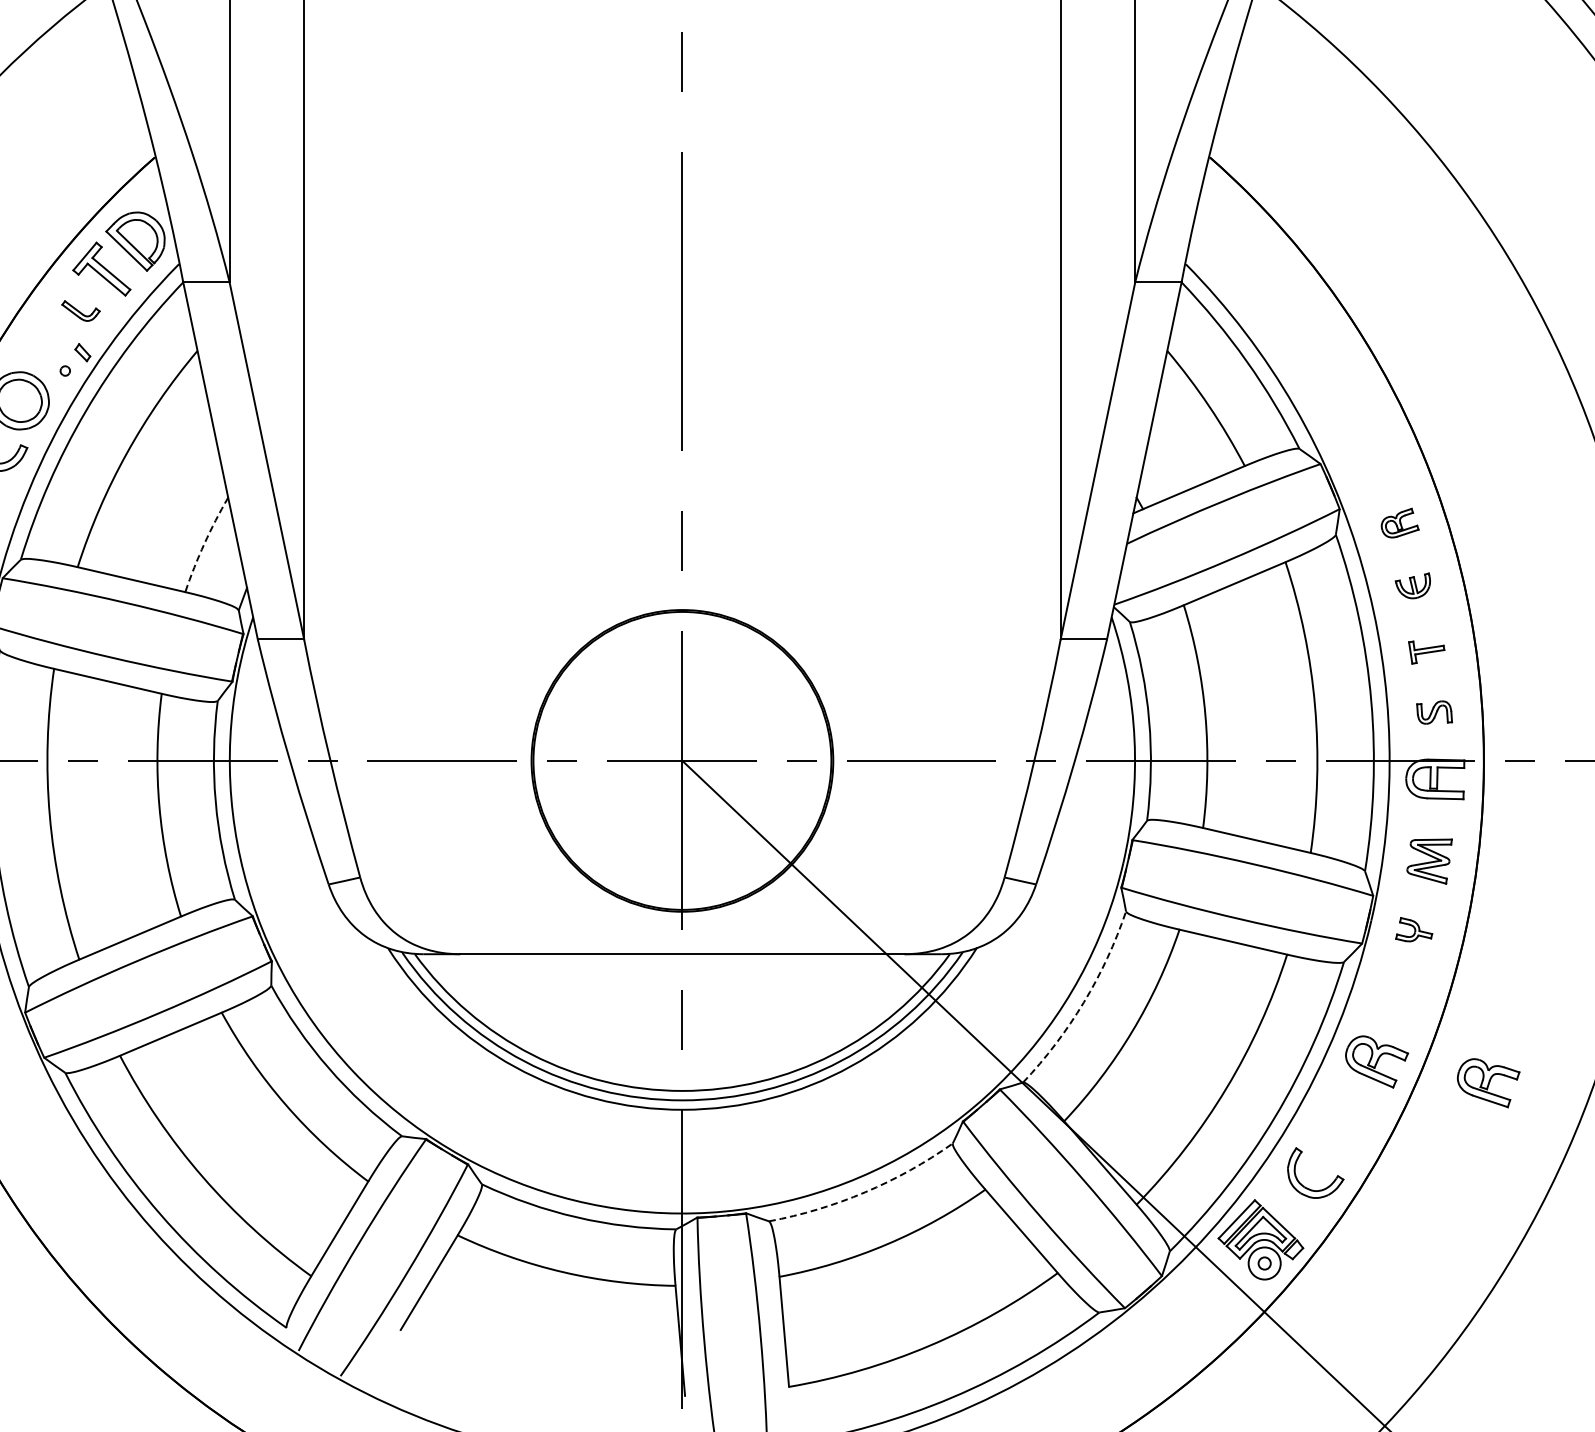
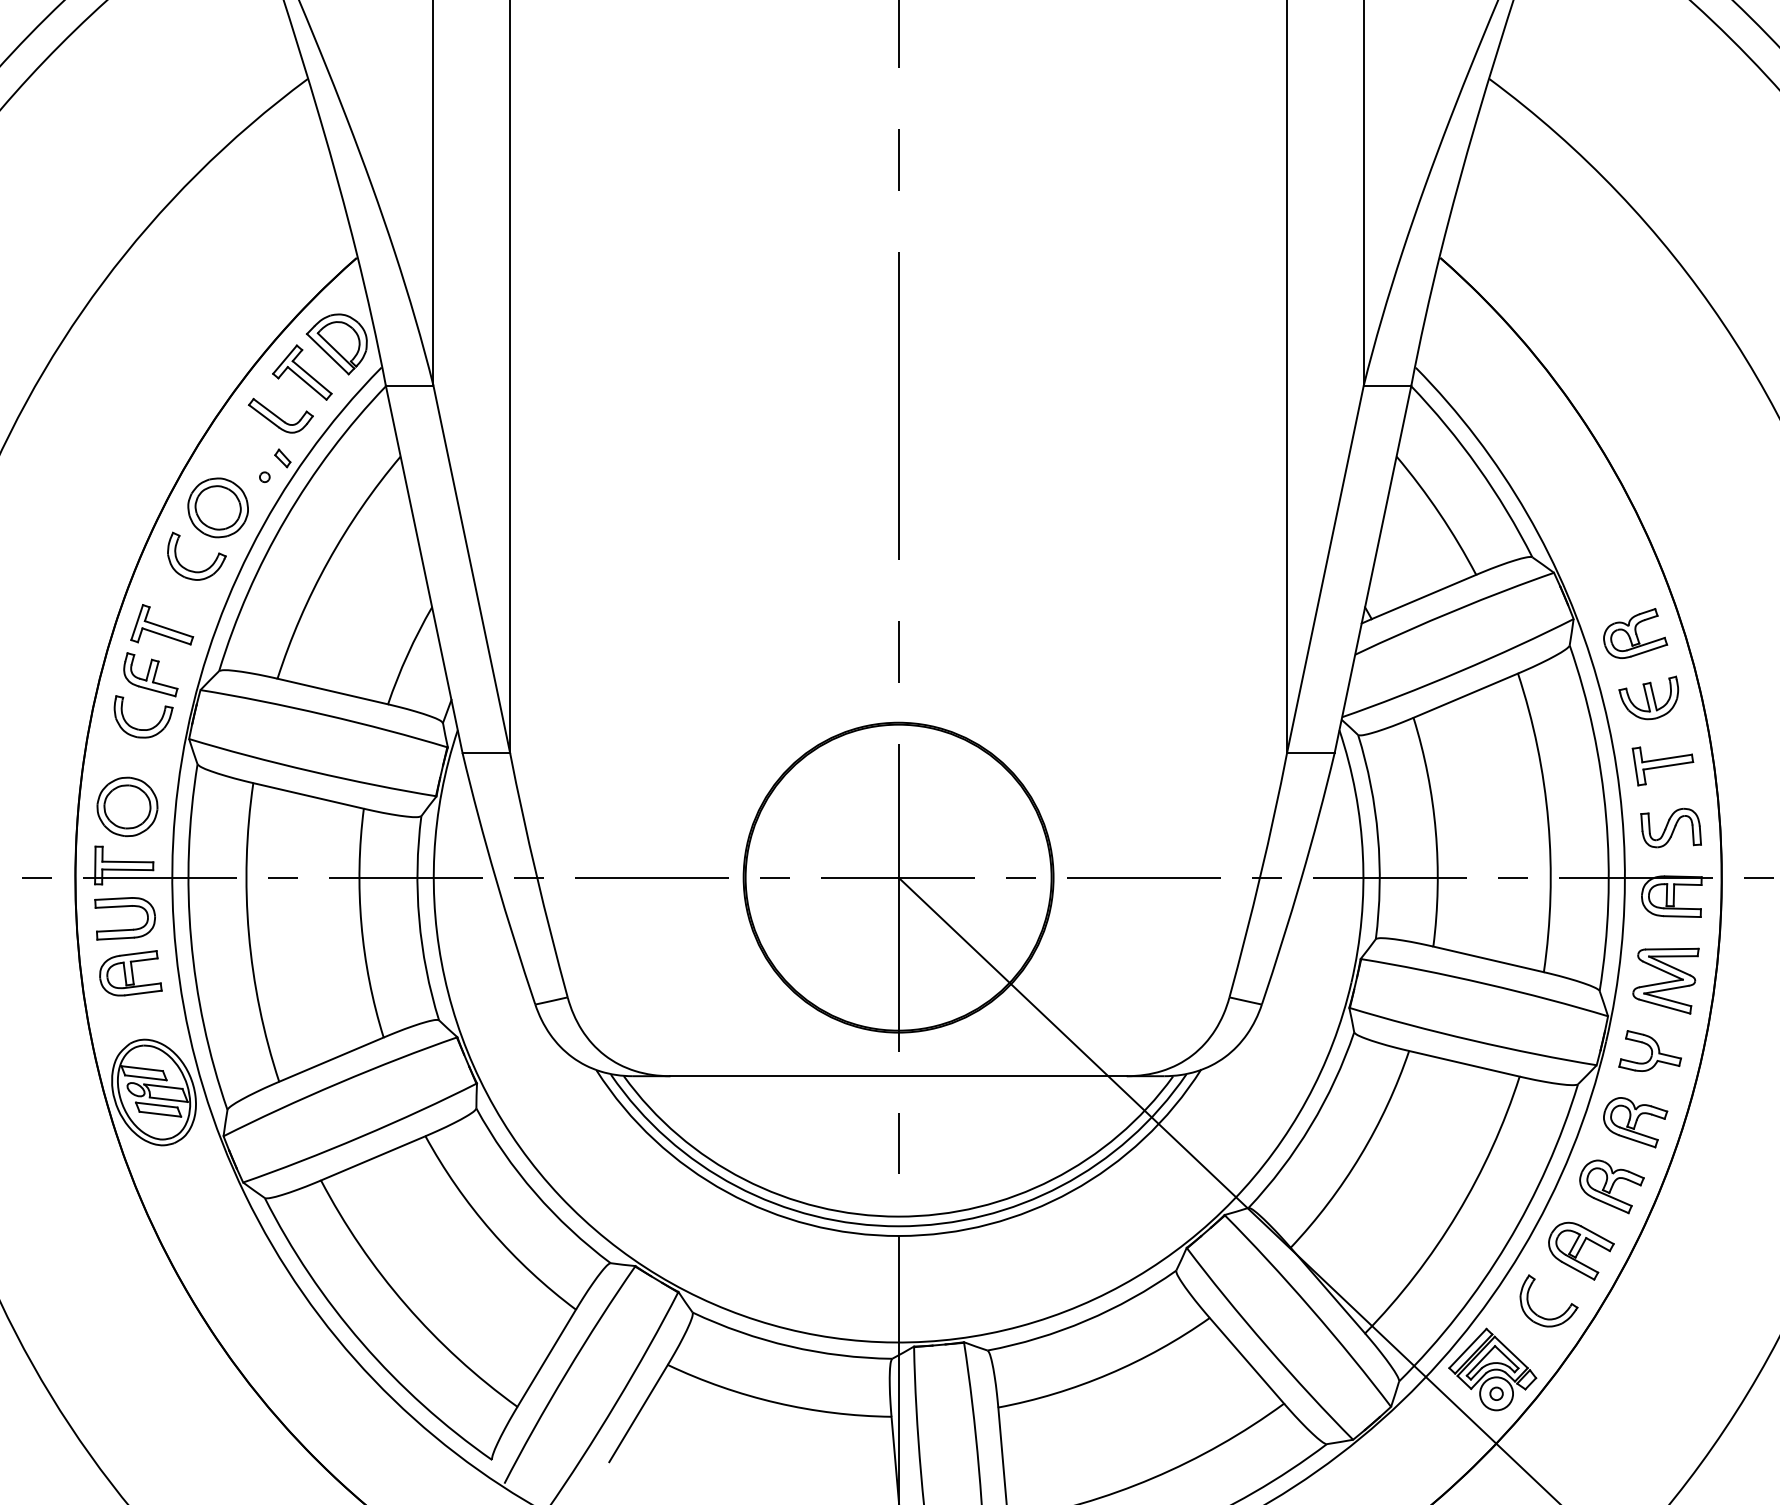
part: (80, 310) -> (280, 415), size x1.67
part: (1399, 523) -> (1635, 633), size x1.67
arc: (204, 543) -> (407, 654), dashed -> solid
part: (1412, 585) -> (1648, 697), size x1.67
part: (1426, 652) -> (1662, 766), size x1.67
part: (1434, 712) -> (1670, 827), size x1.67
part: (1429, 861) -> (1665, 980), size x1.43
part: (1413, 929) -> (1649, 1050), size x1.67
arc: (1083, 1002) -> (1310, 1125), dashed -> solid
part: (1488, 1083) -> (1635, 1122), moved
part: (1347, 1123) -> (1581, 1250), added
arc: (865, 1192) -> (1086, 1320), dashed -> solid

